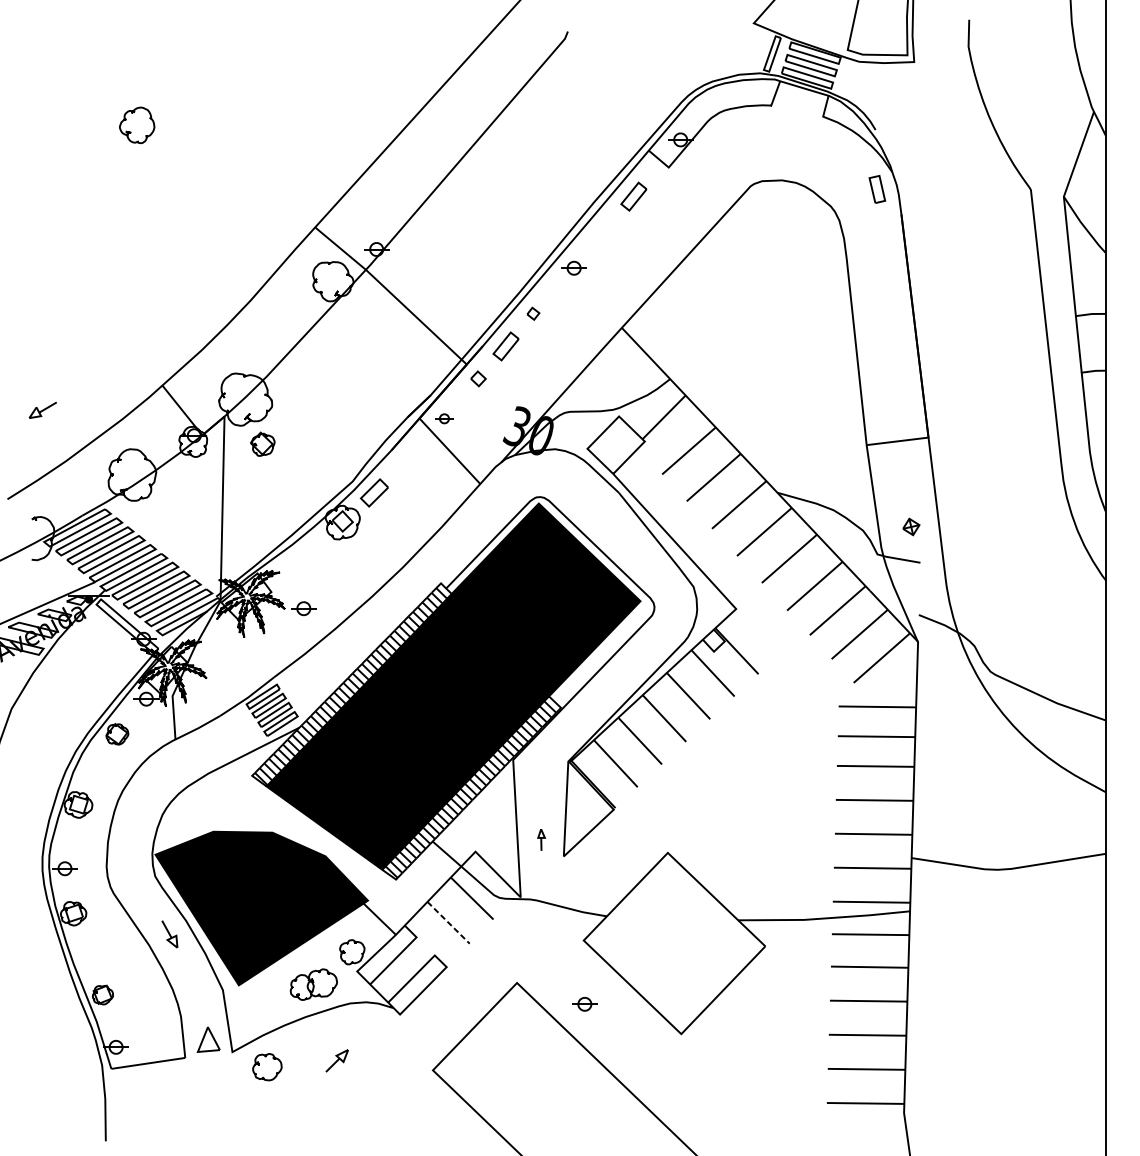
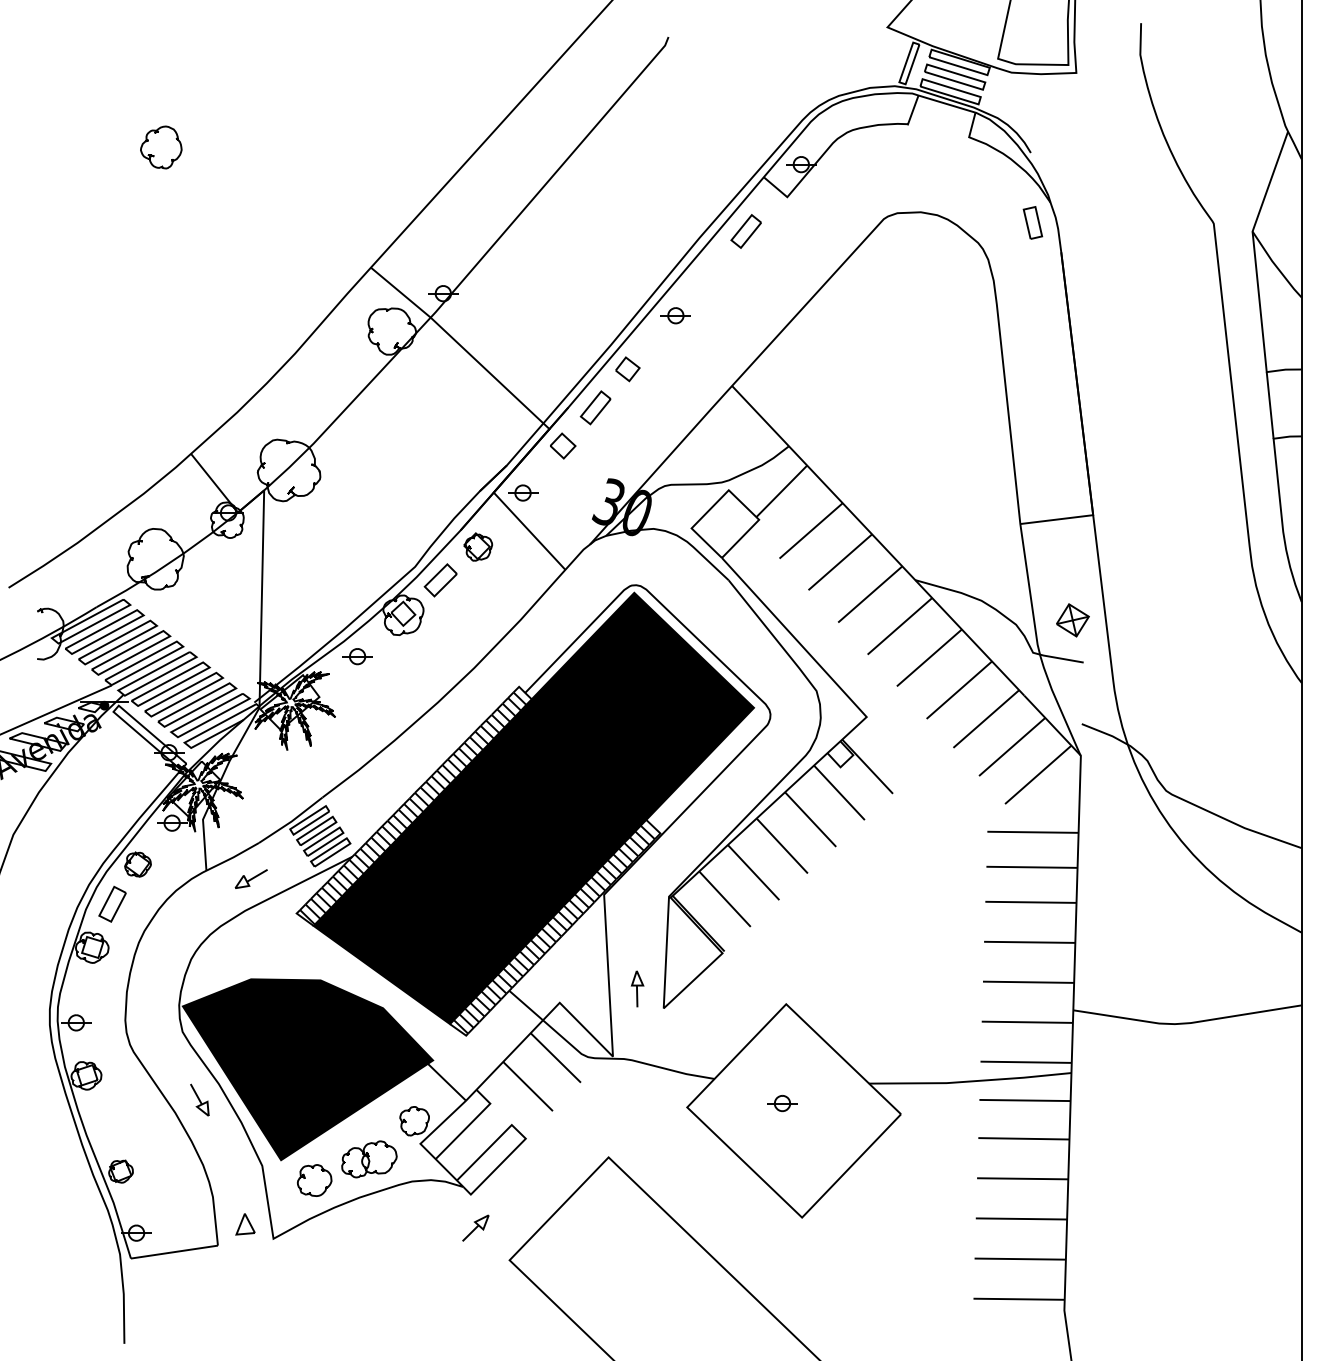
part: (533, 313) -> (627, 369), size x1.67
part: (478, 378) -> (563, 445), size x1.43
part: (42, 409) -> (250, 878), moved
part: (444, 418) -> (523, 492), size x1.43
part: (263, 443) -> (478, 546), moved
part: (910, 527) -> (1072, 620), size x1.67
part: (303, 608) -> (357, 656), moved
part: (95, 767) -> (112, 903), added
part: (541, 839) -> (637, 988), size x1.43
line: (448, 922) -> (528, 1086), dashed -> solid
part: (584, 1004) -> (782, 1103), moved
part: (208, 1039) -> (245, 1224), size x0.71
part: (336, 1060) -> (475, 1227), moved
part: (267, 1067) -> (314, 1180), moved

